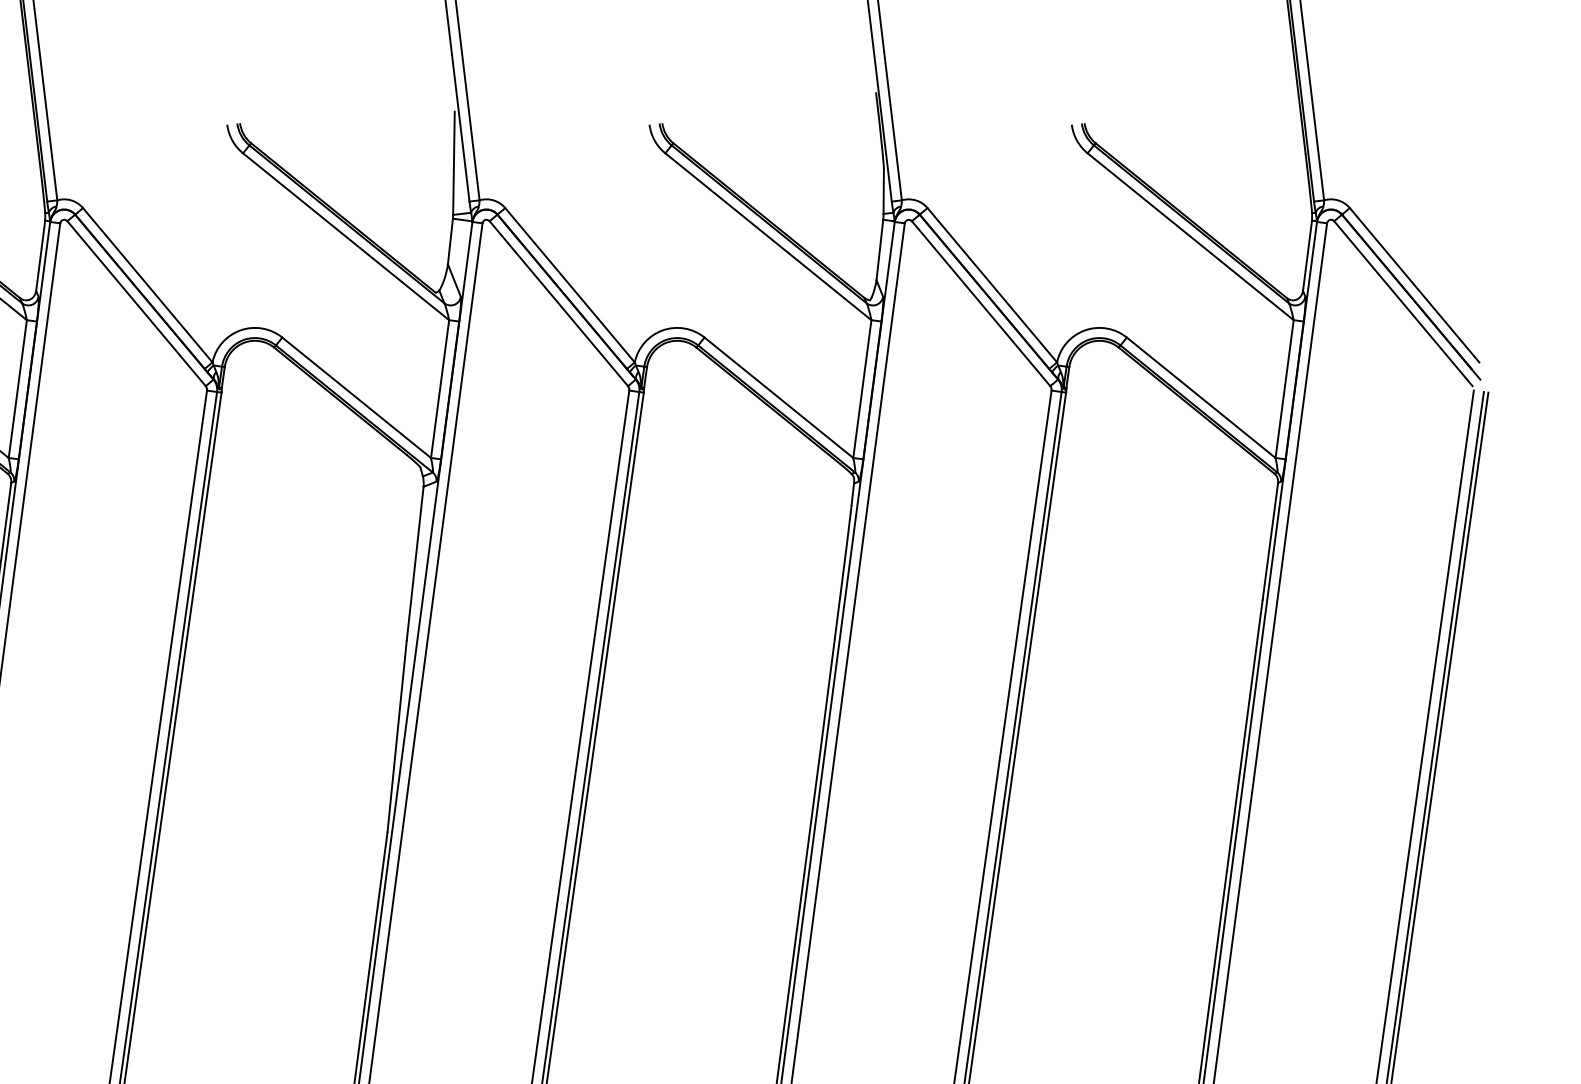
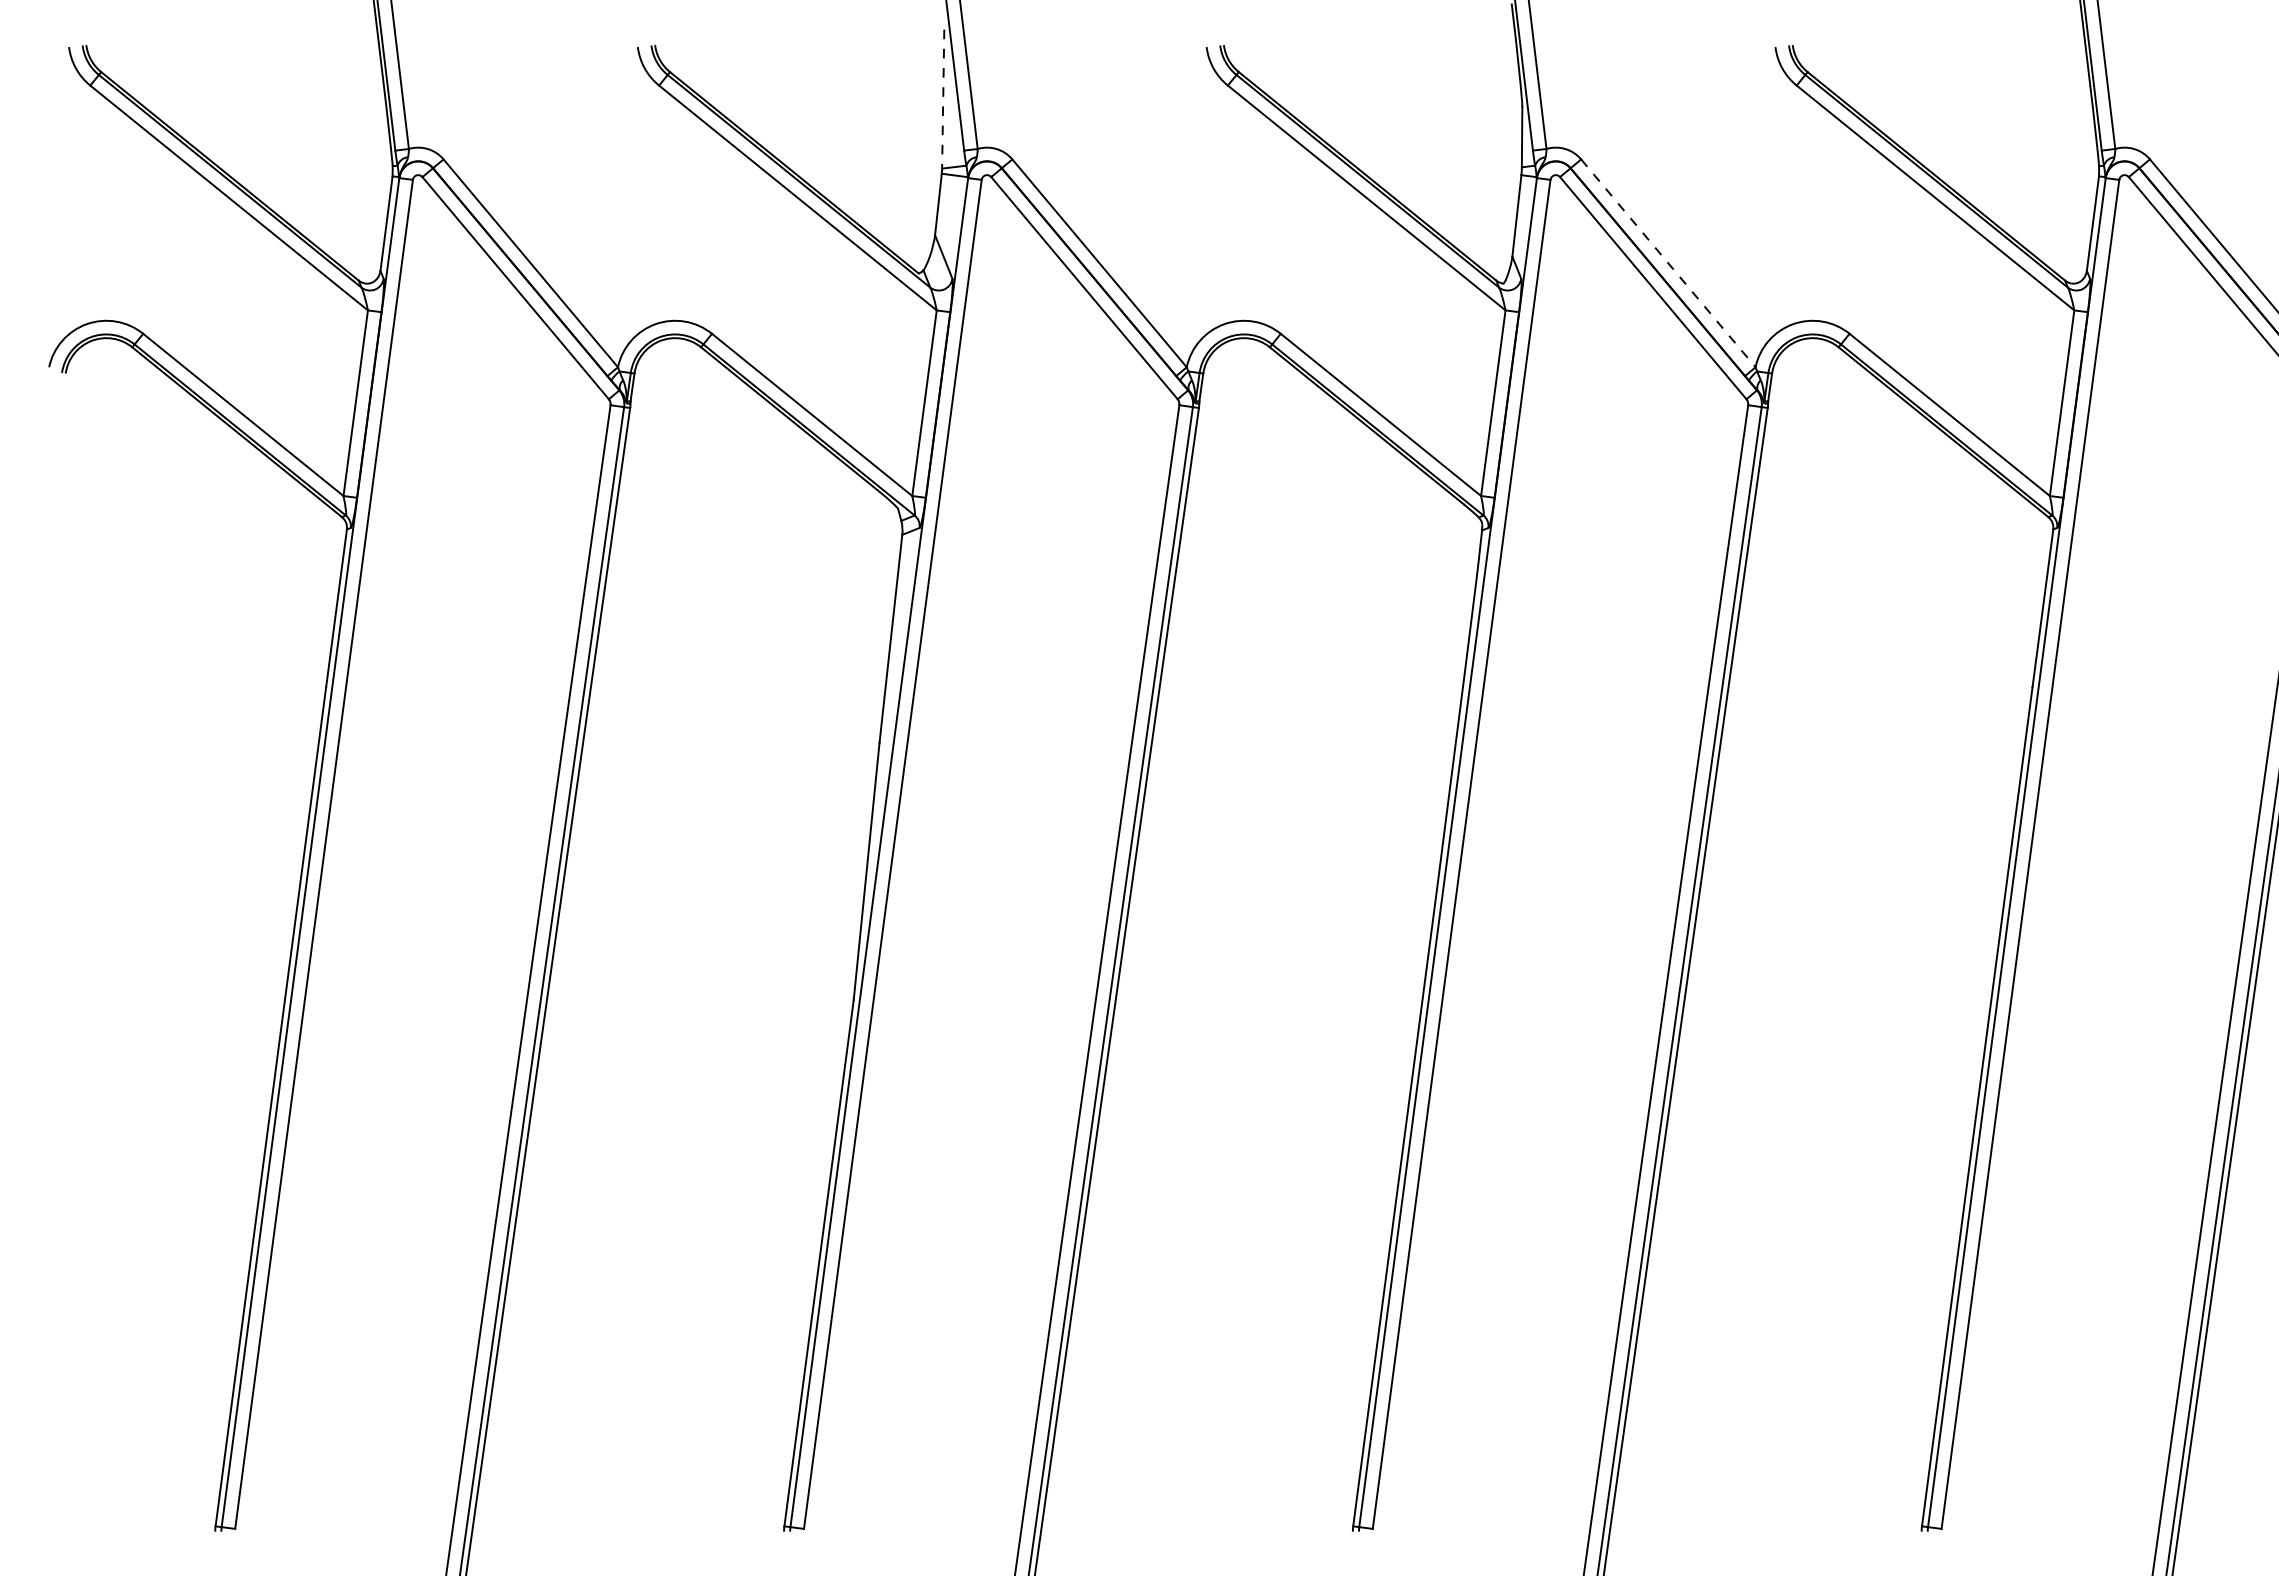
line: (454, 163) -> (943, 99), solid -> dashed
line: (992, 285) -> (1668, 263), solid -> dashed

